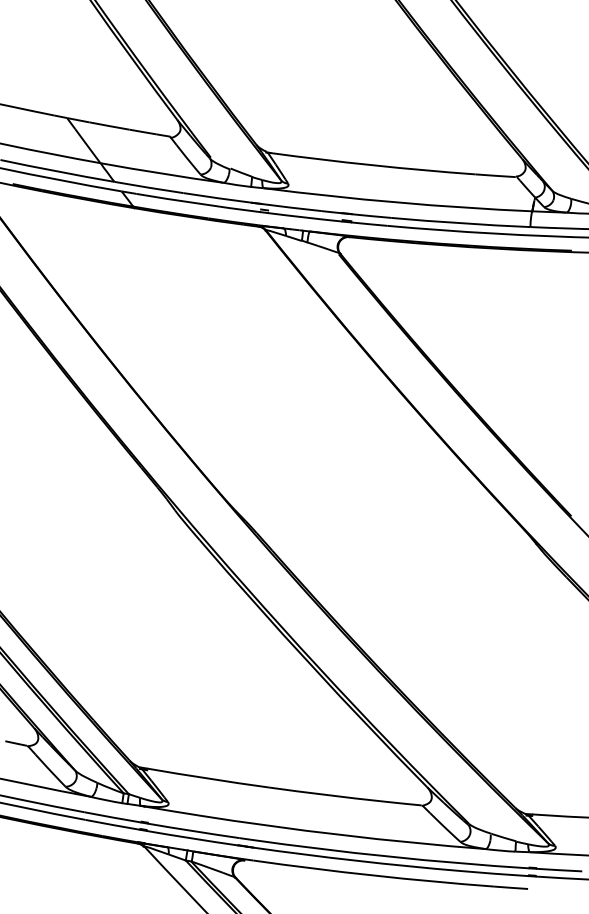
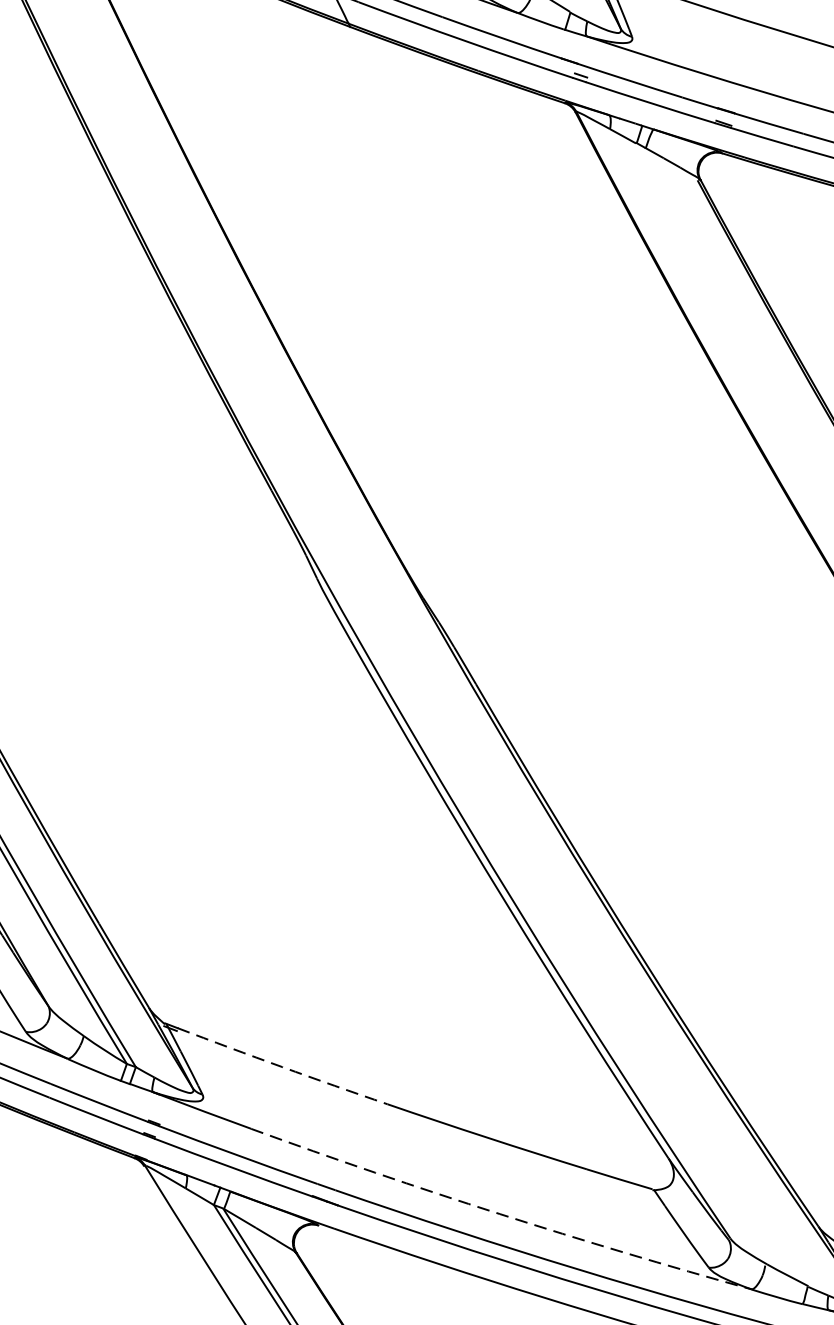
arc: (208, 778) -> (282, 1067), solid -> dashed
arc: (341, 835) -> (499, 1214), solid -> dashed

